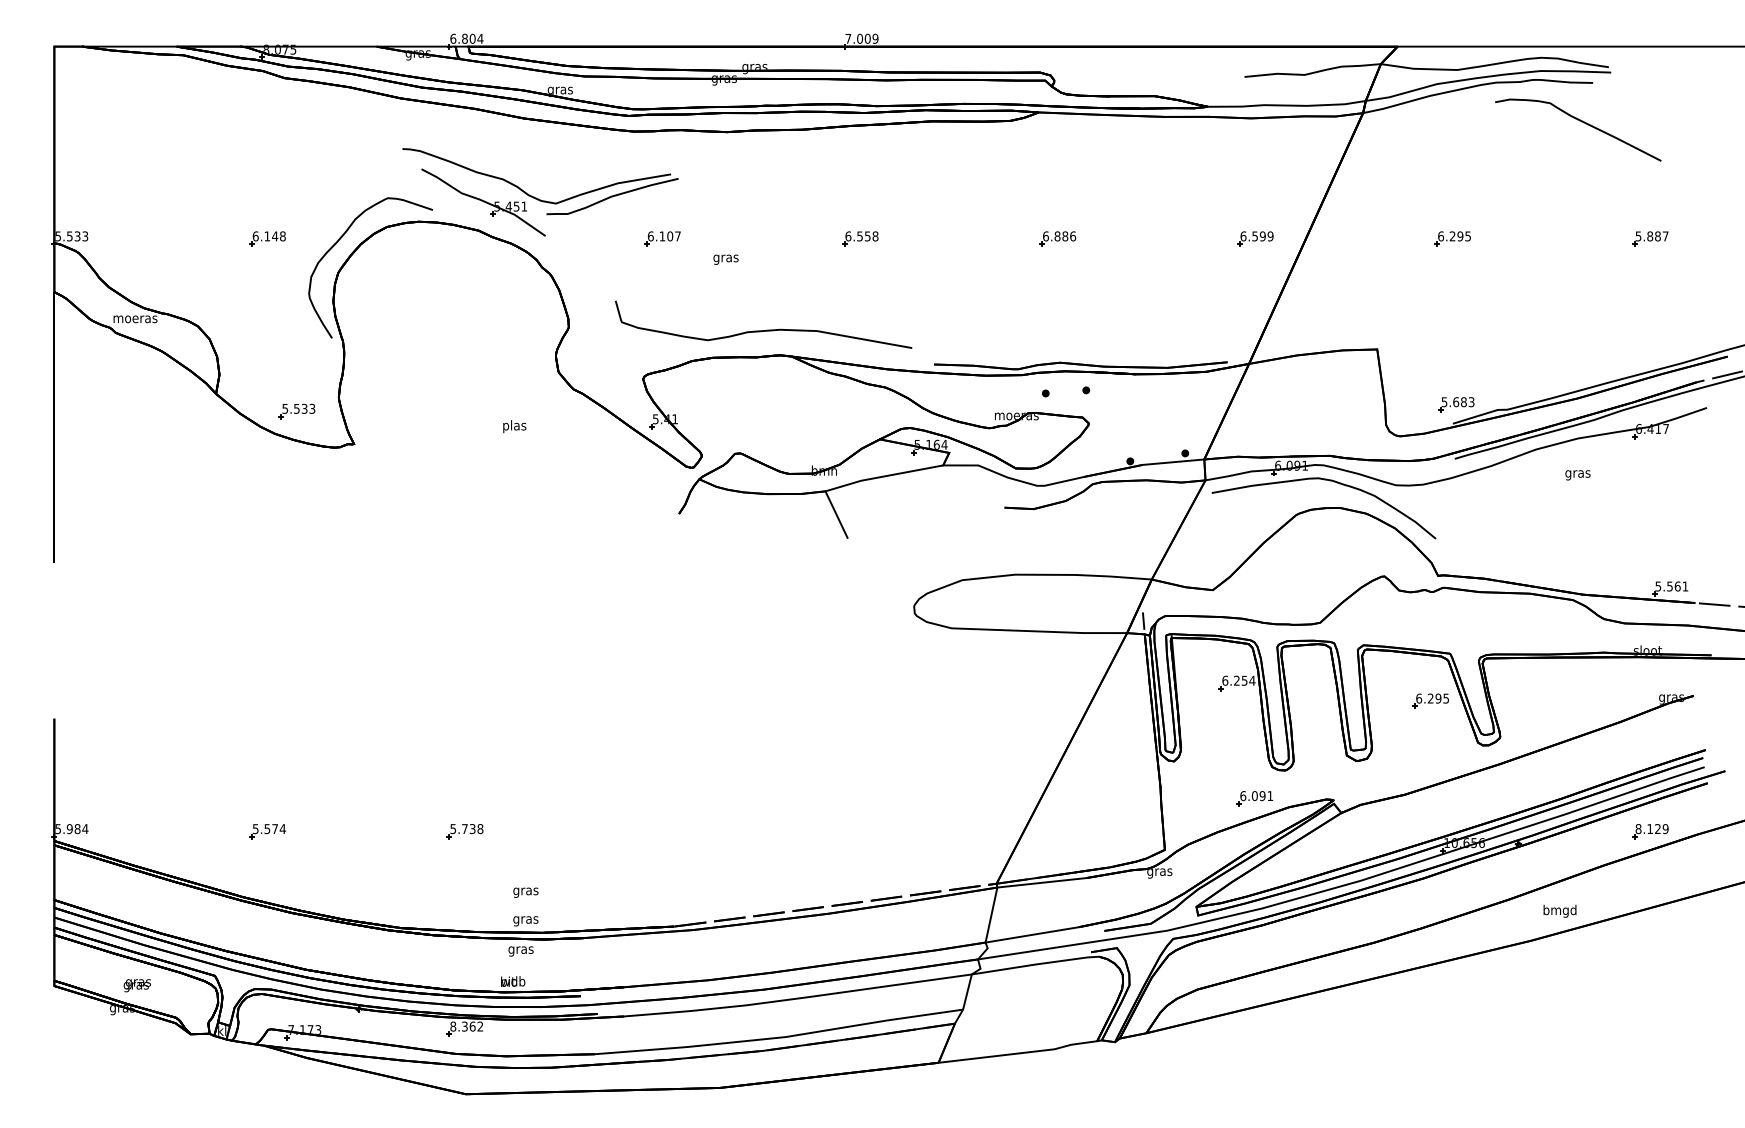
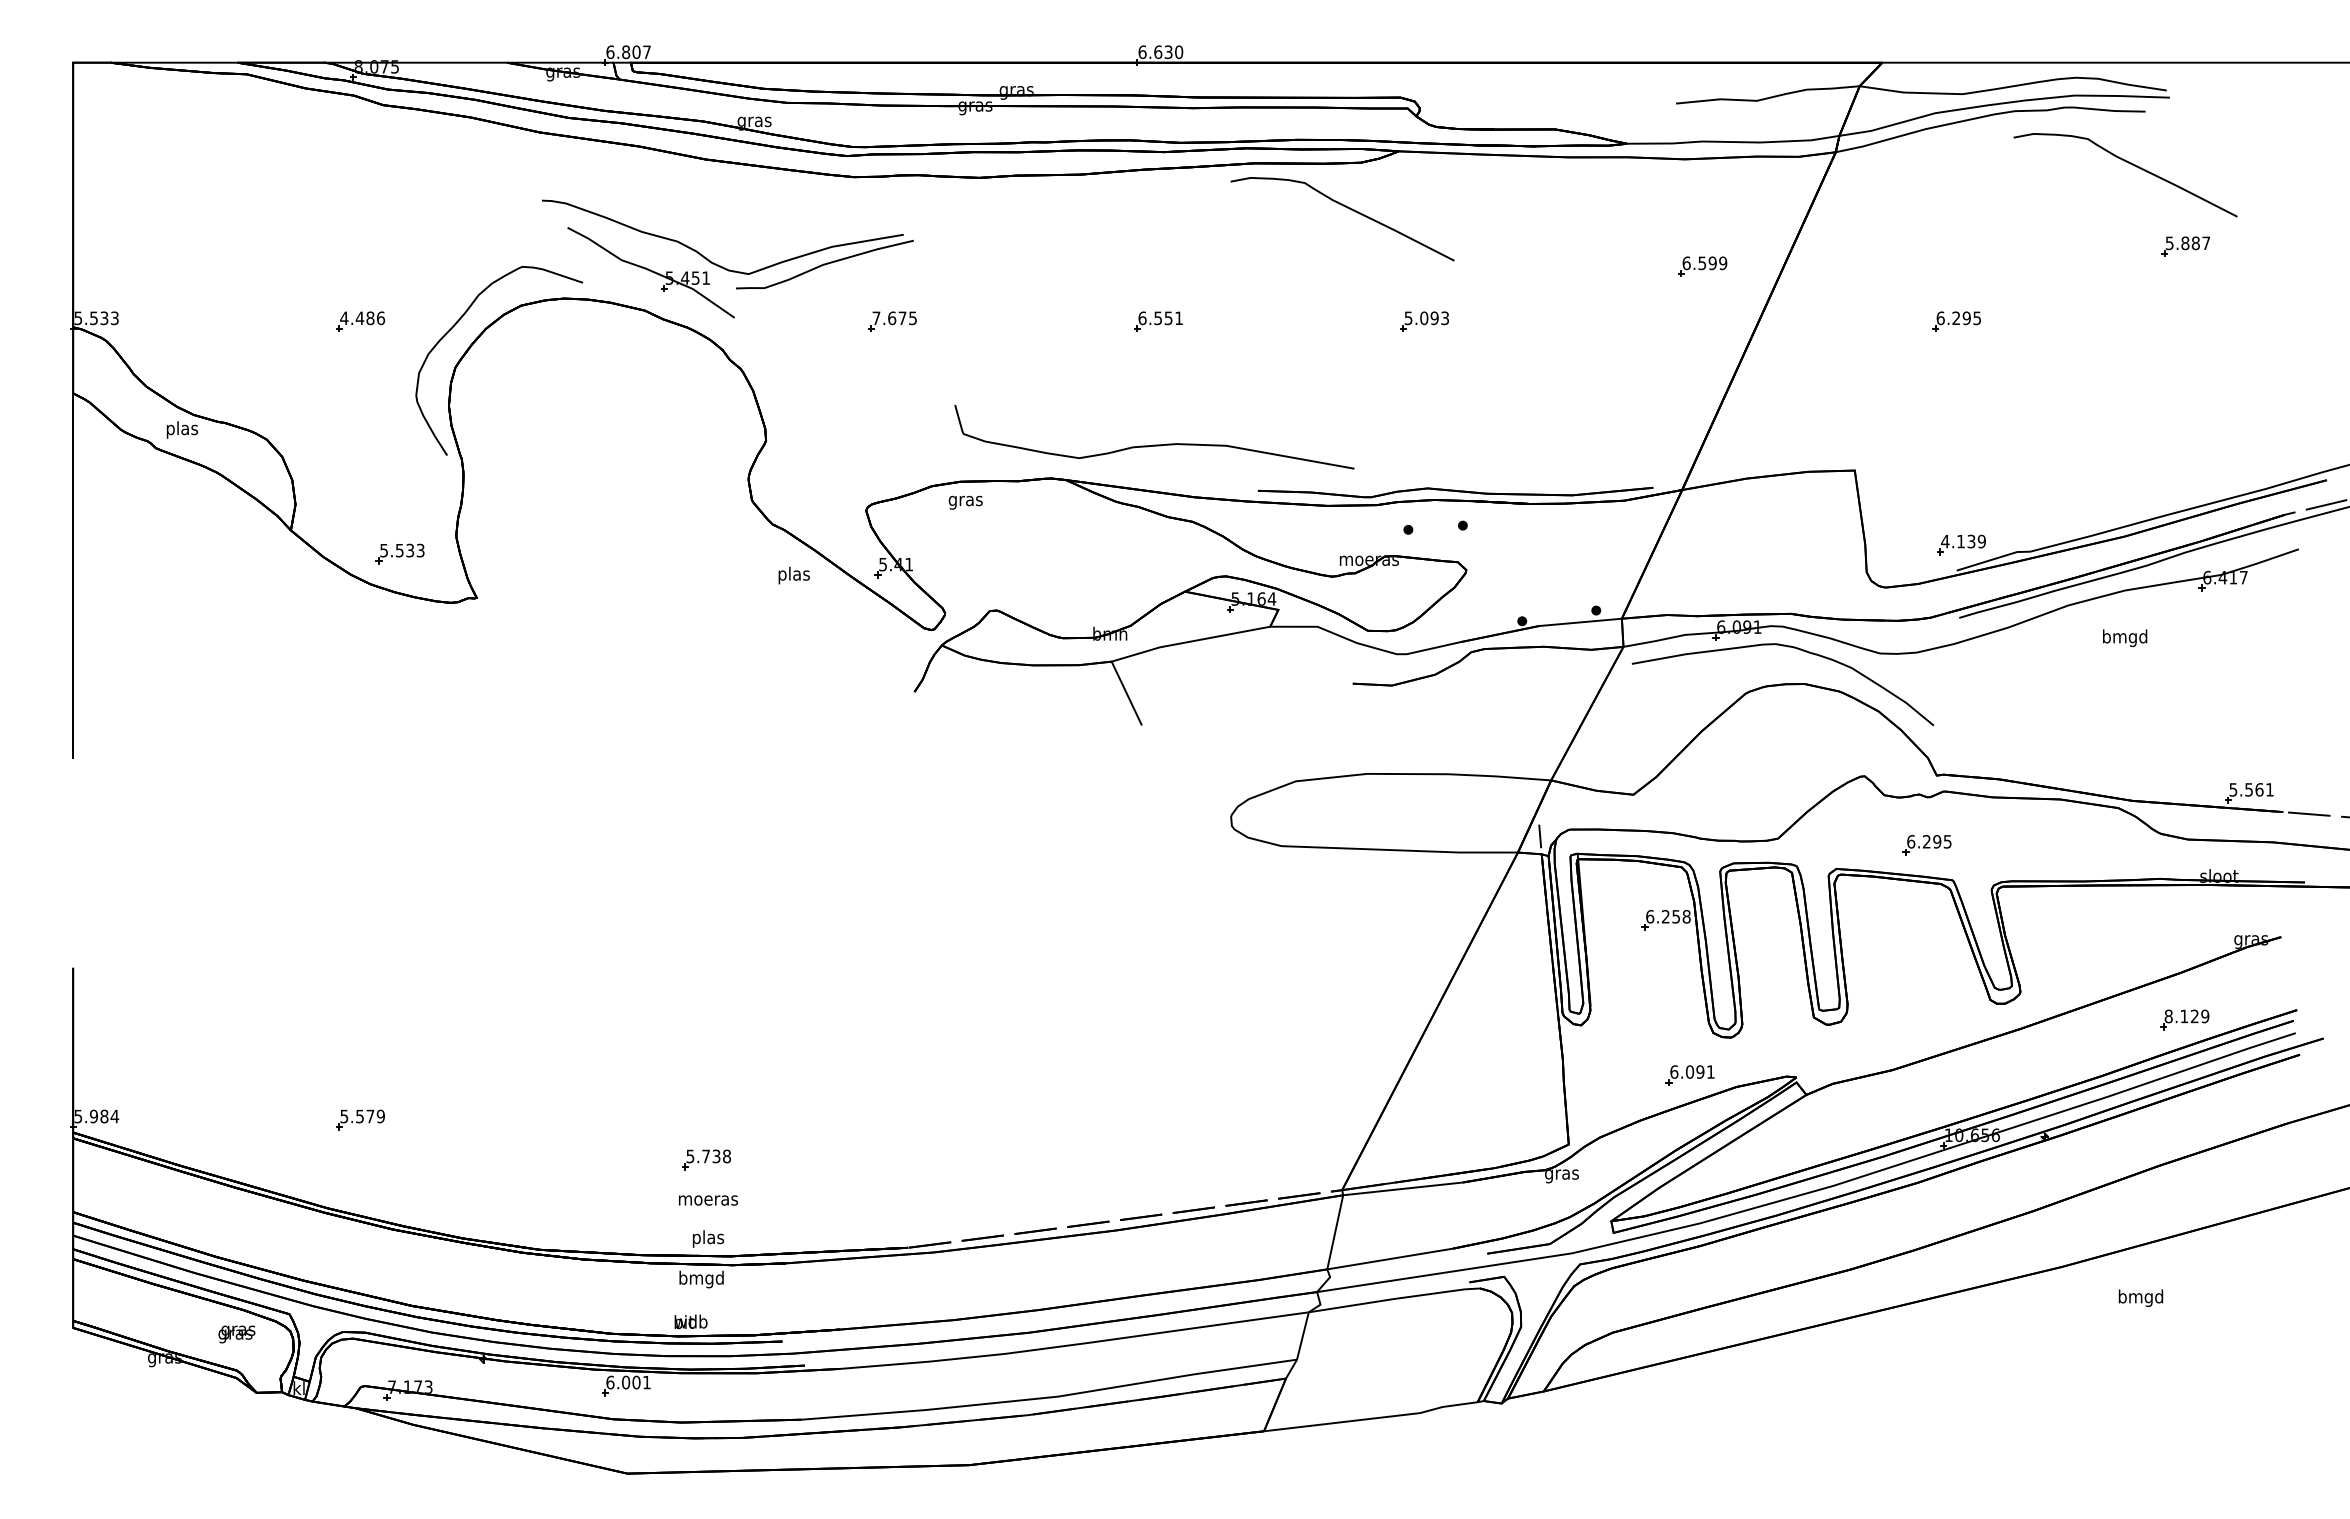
text: (480, 38) -> (646, 51), 6.804 -> 6.807
text: (861, 39) -> (1160, 52), 7.009 -> 6.630
curve: (1000, 154) -> (1347, 208), added
text: (269, 236) -> (362, 318), 6.148 -> 4.486
text: (664, 236) -> (894, 318), 6.107 -> 7.675
text: (875, 236) -> (1179, 318), 6.558 -> 6.551
text: (1059, 236) -> (1426, 318), 6.886 -> 5.093
part: (1255, 238) -> (1702, 266), moved
part: (1650, 238) -> (2185, 246), moved
text: (725, 259) -> (965, 502), moved
text: (134, 318) -> (181, 429), moeras -> plas
curve: (763, 330) -> (1154, 444), moved
text: (1457, 402) -> (1963, 541), 5.683 -> 4.139
text: (514, 426) -> (793, 575), moved
text: (1578, 473) -> (2125, 637), gras -> bmgd
text: (1252, 680) -> (1686, 916), 6.254 -> 6.258
part: (1430, 701) -> (1926, 845), moved
text: (282, 829) -> (380, 1116), 5.574 -> 5.579
part: (465, 831) -> (706, 1159), moved
part: (1650, 831) -> (2184, 1019), moved
text: (526, 892) -> (708, 1202), gras -> moeras
text: (1559, 910) -> (2140, 1297), moved
text: (526, 919) -> (708, 1238), gras -> plas
text: (520, 950) -> (701, 1279), gras -> bmgd
text: (137, 985) -> (236, 1334), moved
text: (466, 1026) -> (628, 1382), 8.362 -> 6.001

